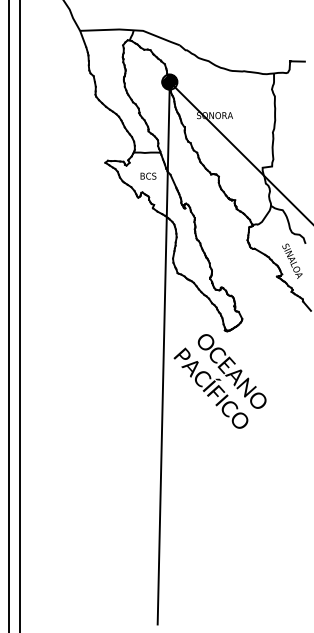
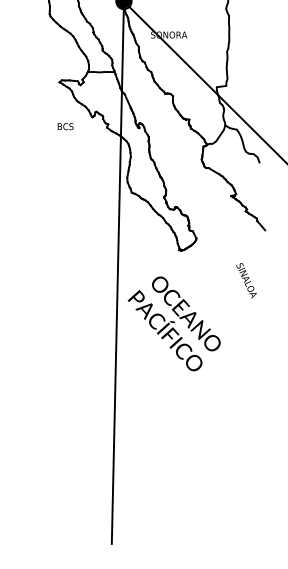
text: (148, 175) -> (65, 125), moved
text: (292, 260) -> (246, 279), moved
text: (219, 381) -> (173, 323), moved

